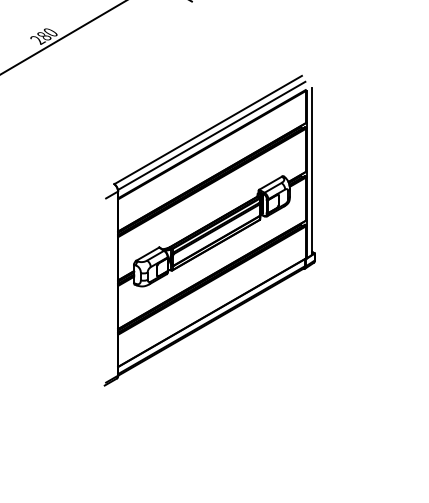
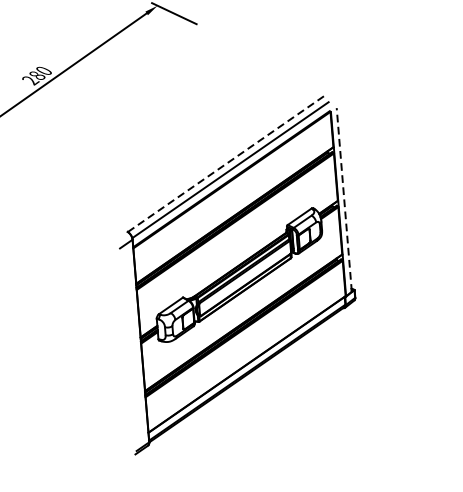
line: (208, 129) -> (226, 163), solid -> dashed
line: (312, 171) -> (344, 200), solid -> dashed

